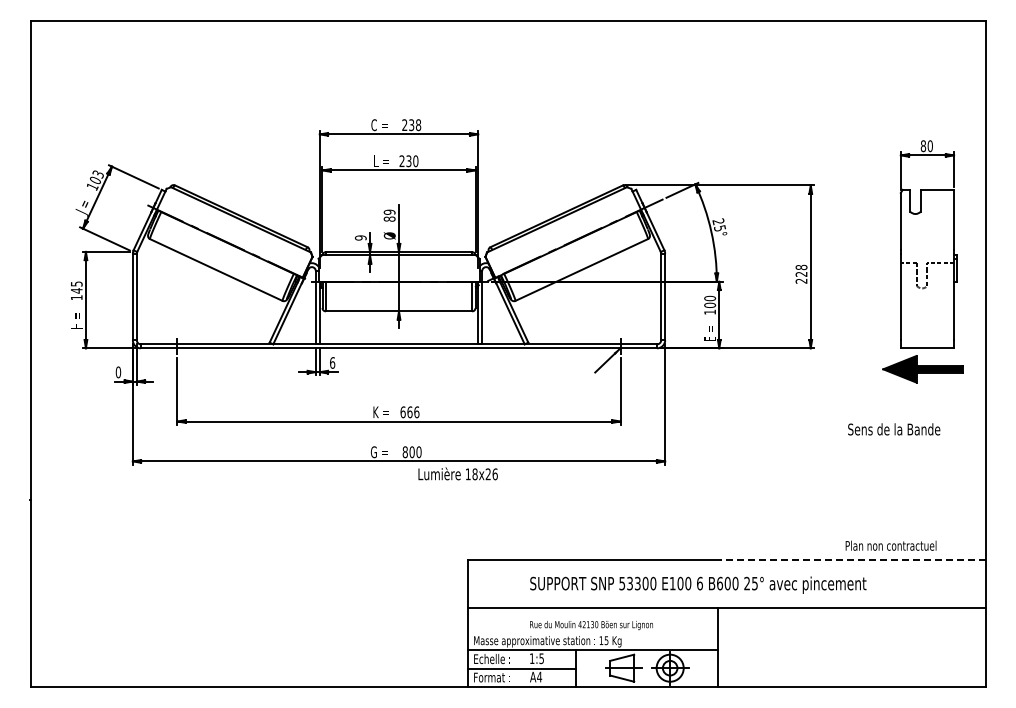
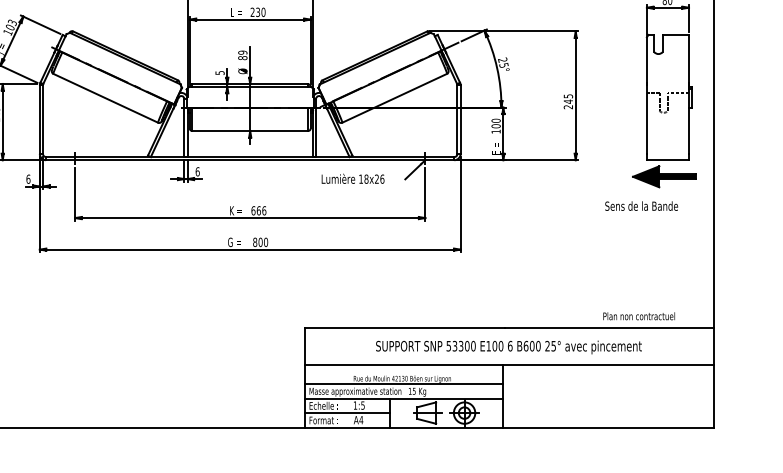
text: (360, 237) -> (219, 72), 9 -> 5
text: (801, 270) -> (568, 98), 228 -> 245
text: (118, 371) -> (28, 178), 0 -> 6
text: (894, 429) -> (641, 206), moved
text: (457, 473) -> (352, 178), moved
line: (852, 560) -> (608, 327), dashed -> solid
text: (698, 584) -> (509, 346), moved
line: (592, 632) -> (403, 384), added

